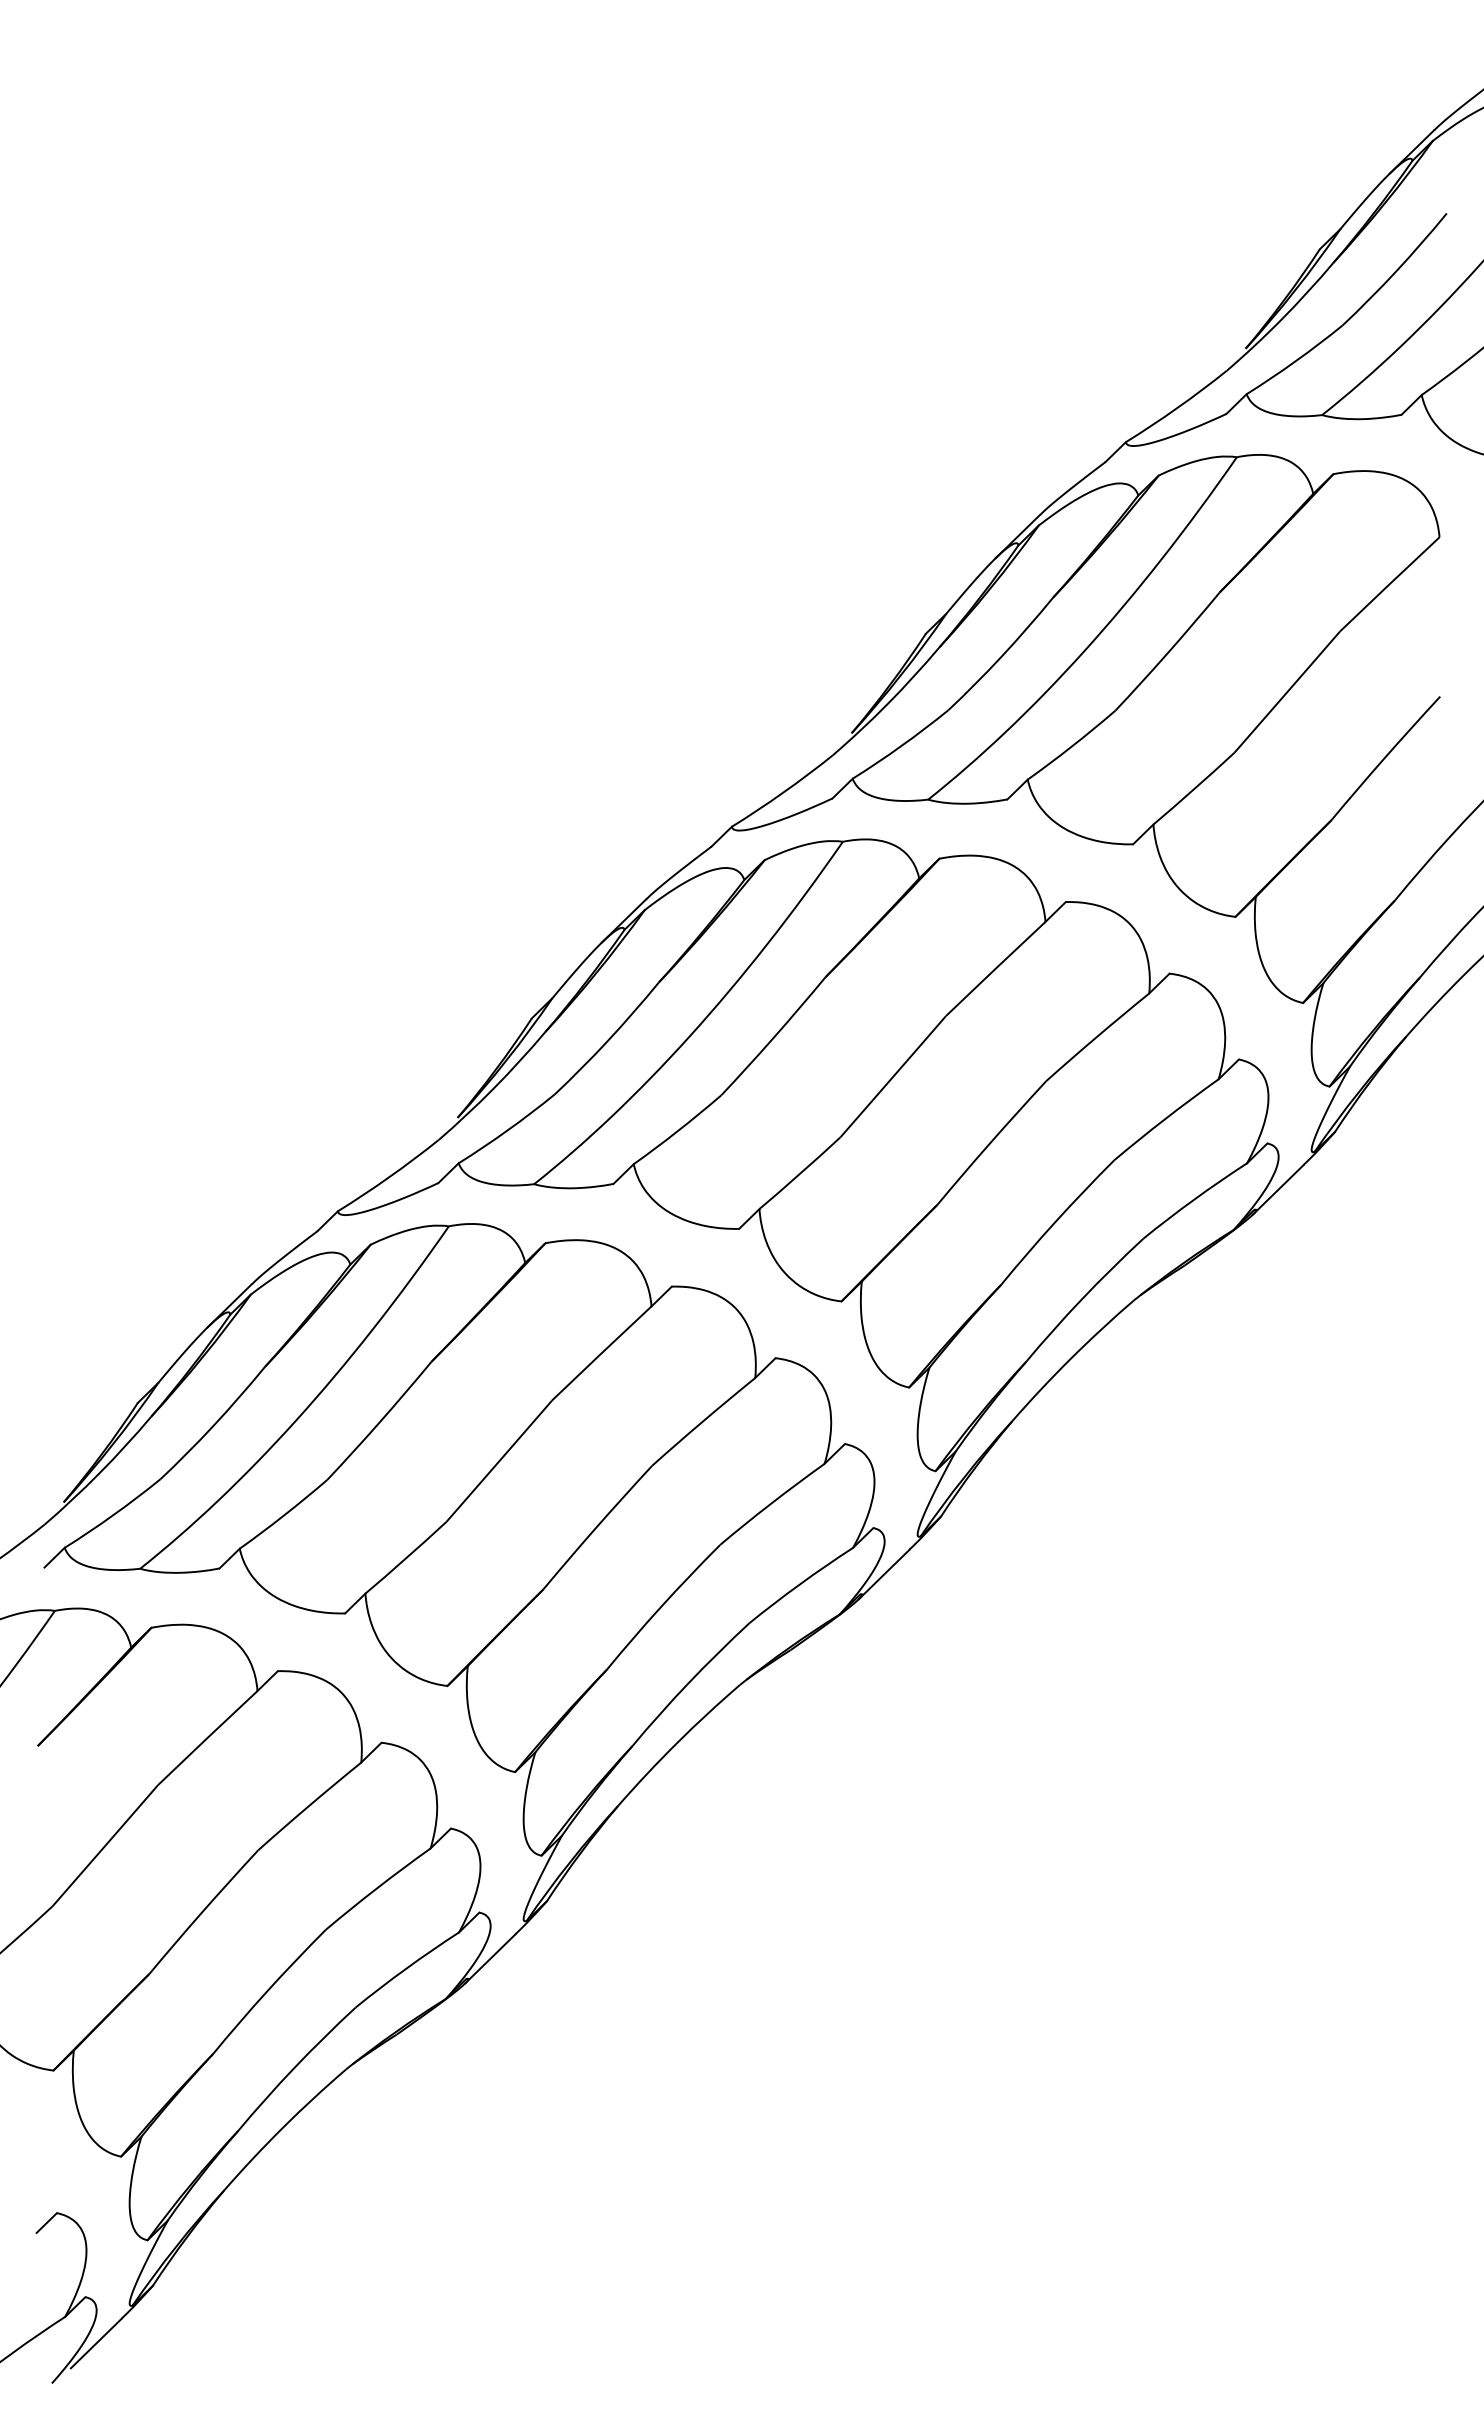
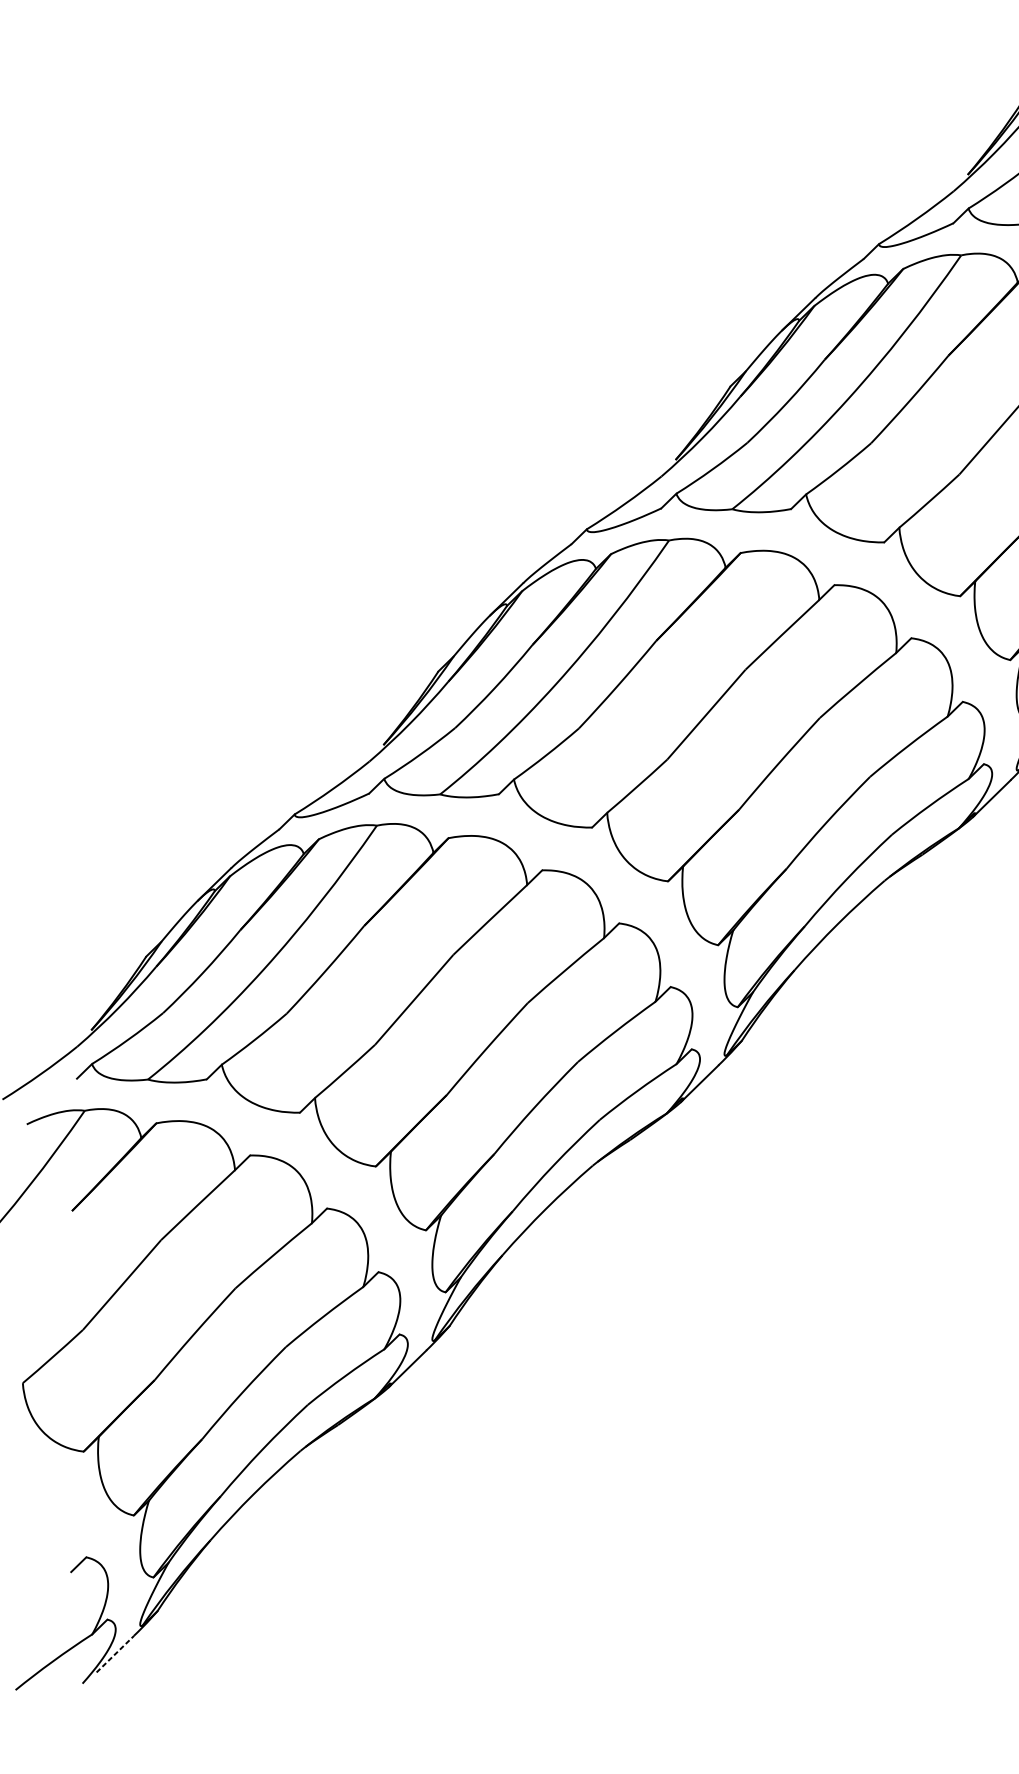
line: (96, 2343) -> (115, 1654), solid -> dashed

